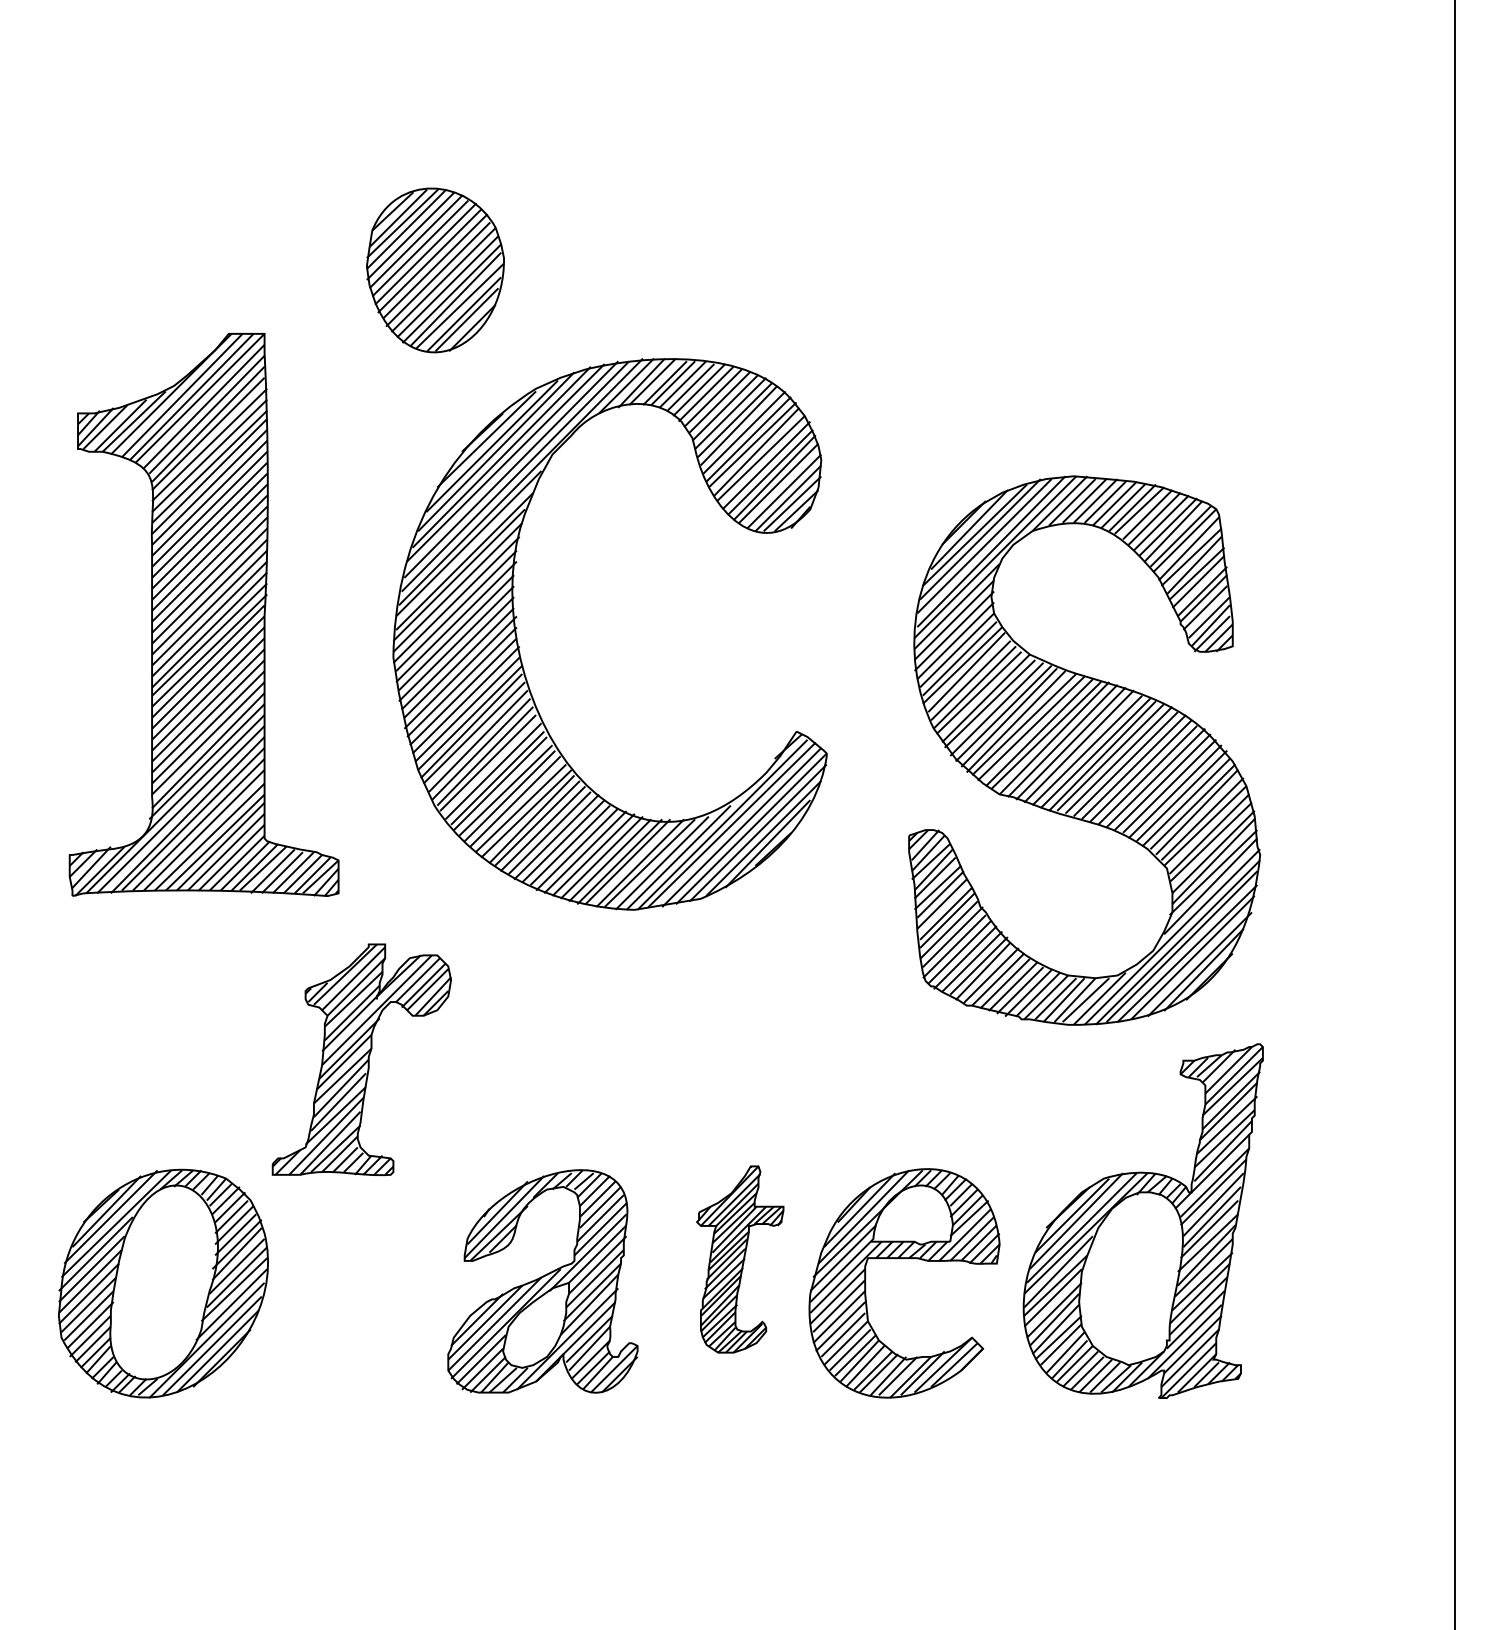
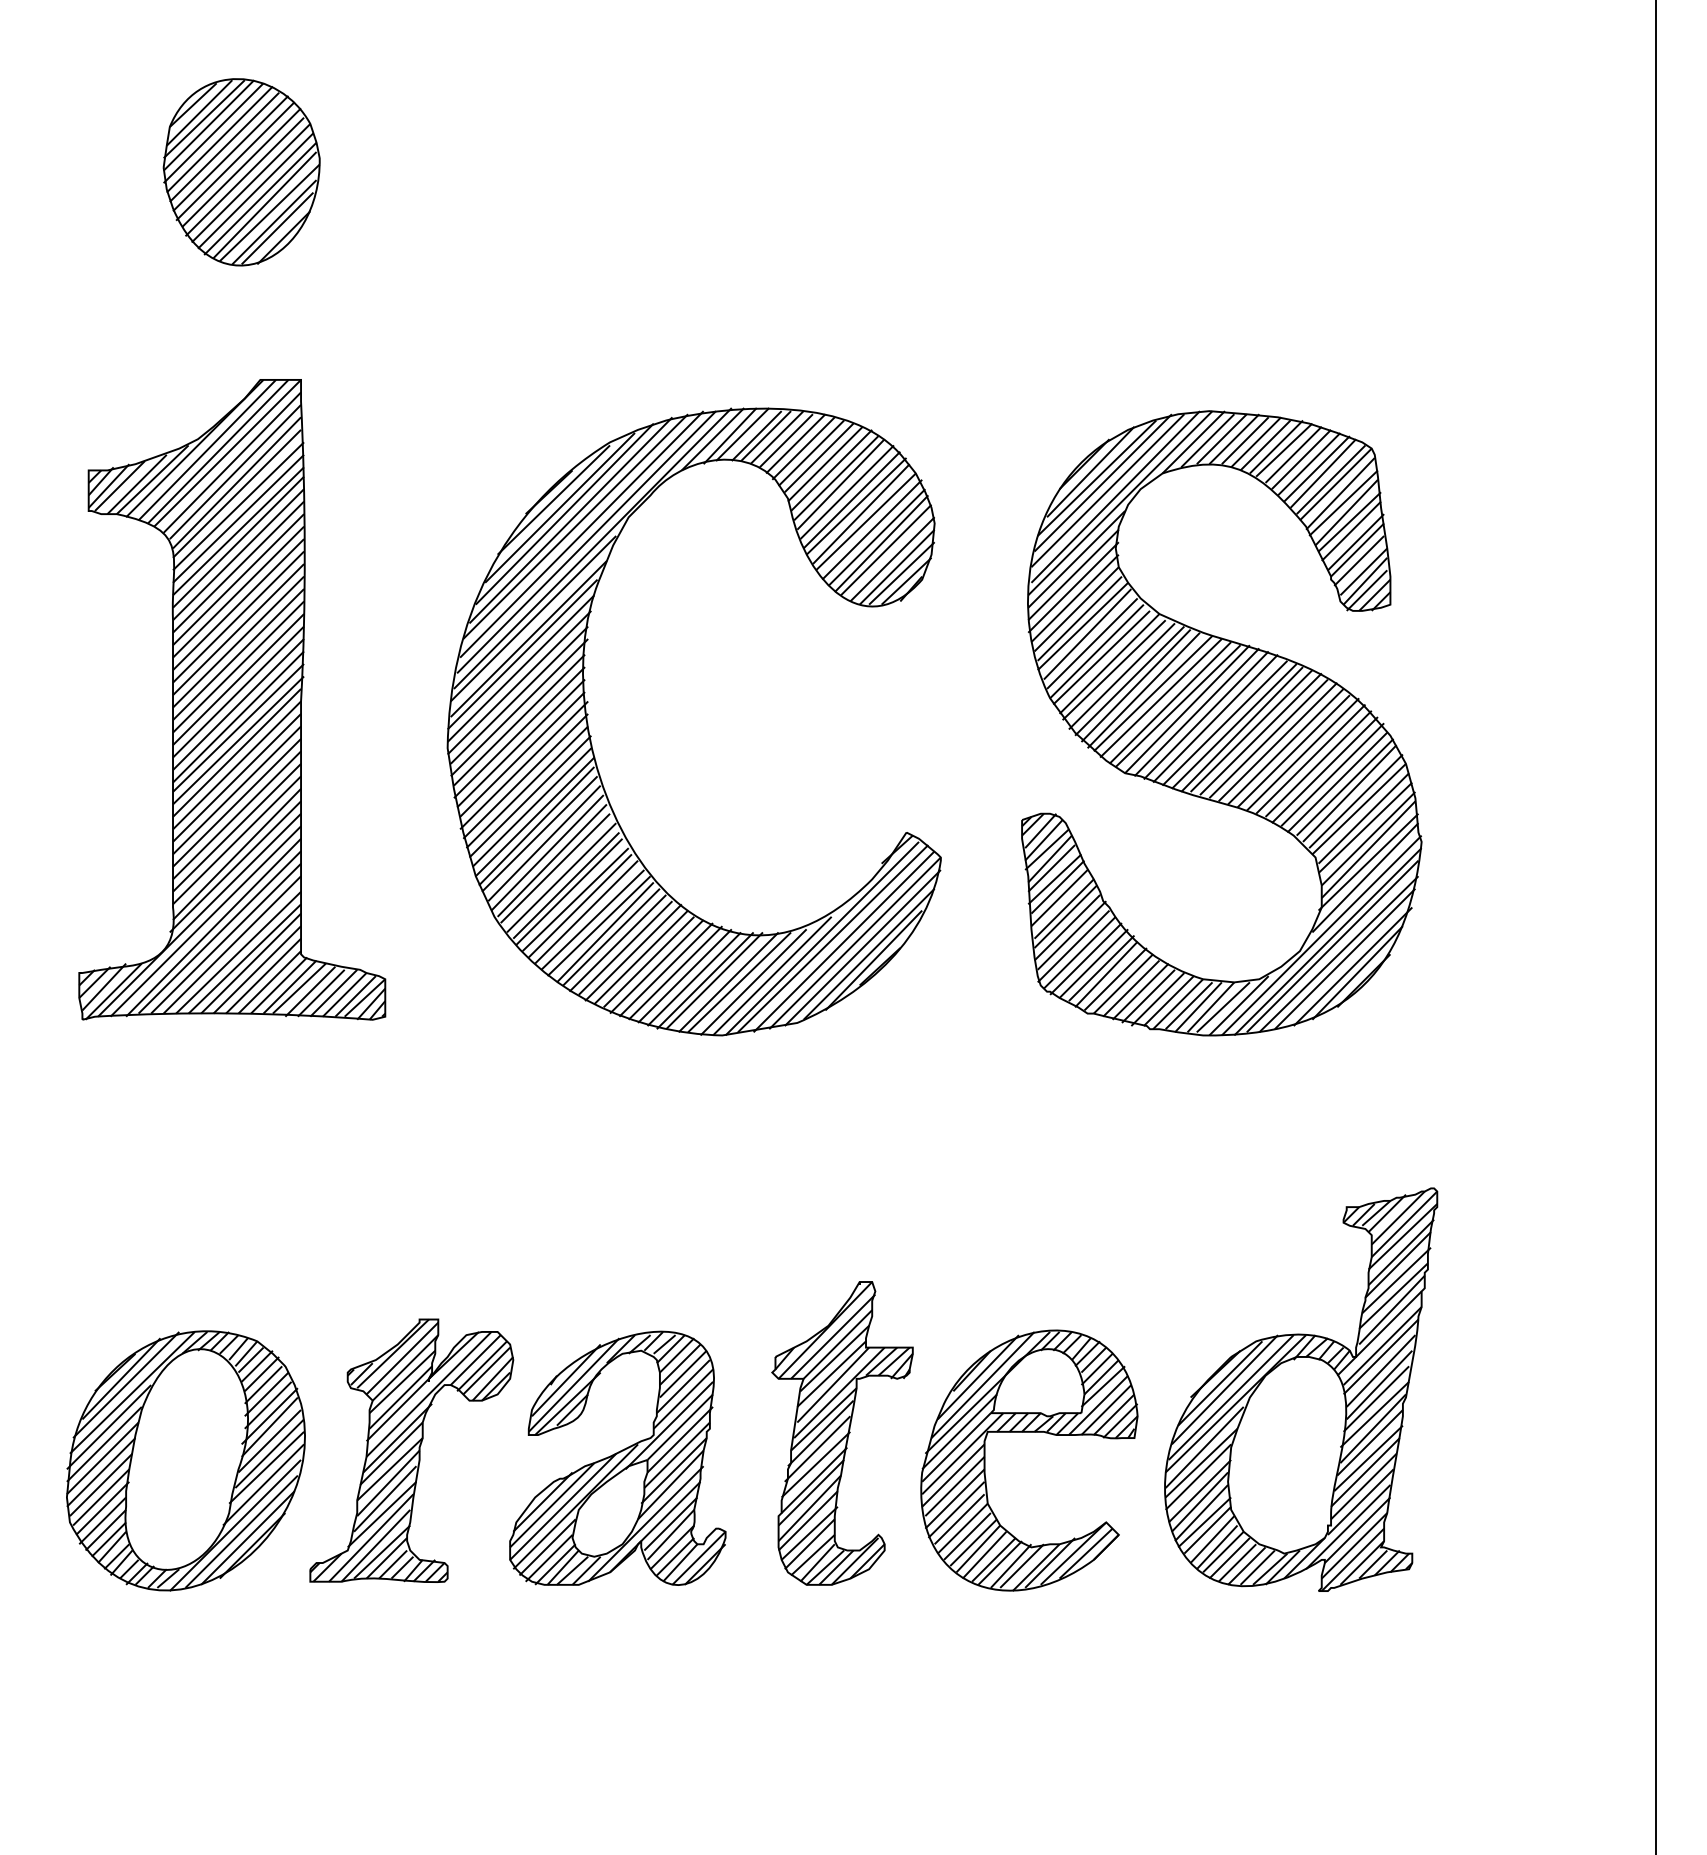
part: (435, 270) -> (241, 172), moved
part: (1084, 750) -> (1221, 723), moved
part: (361, 1059) -> (411, 1450), moved
part: (739, 1259) -> (841, 1433), size x1.43

